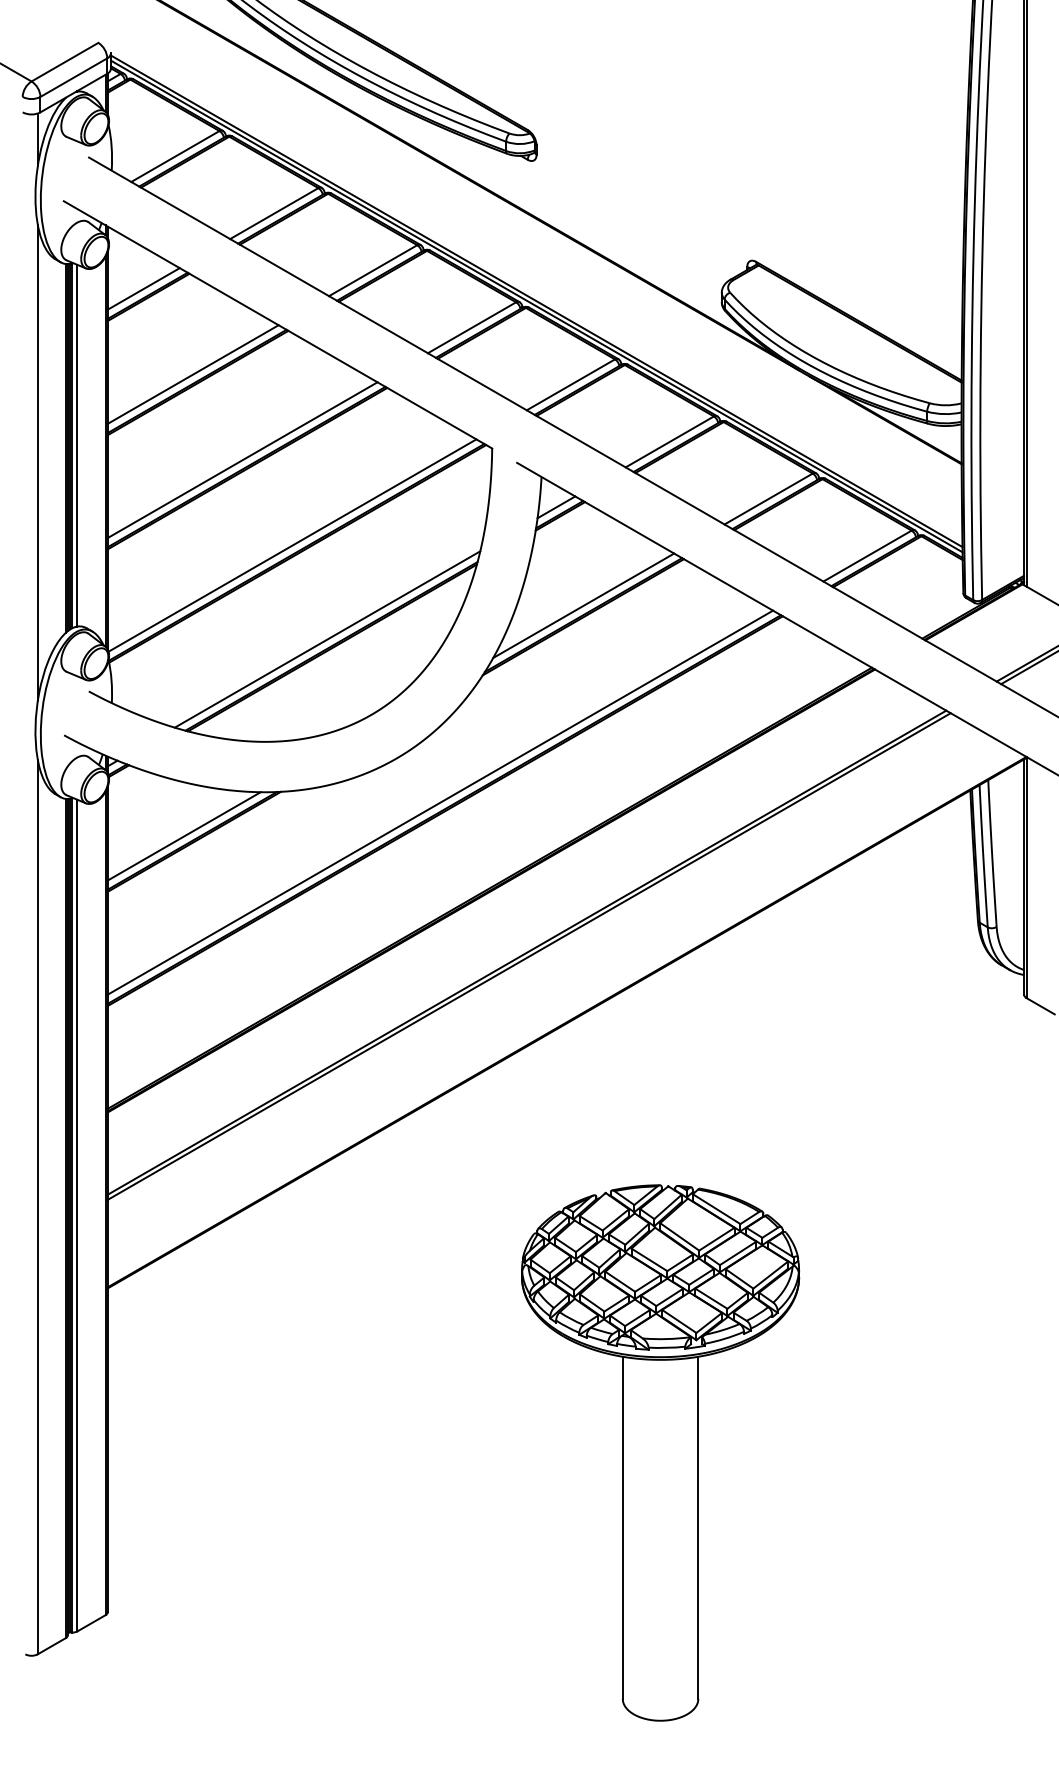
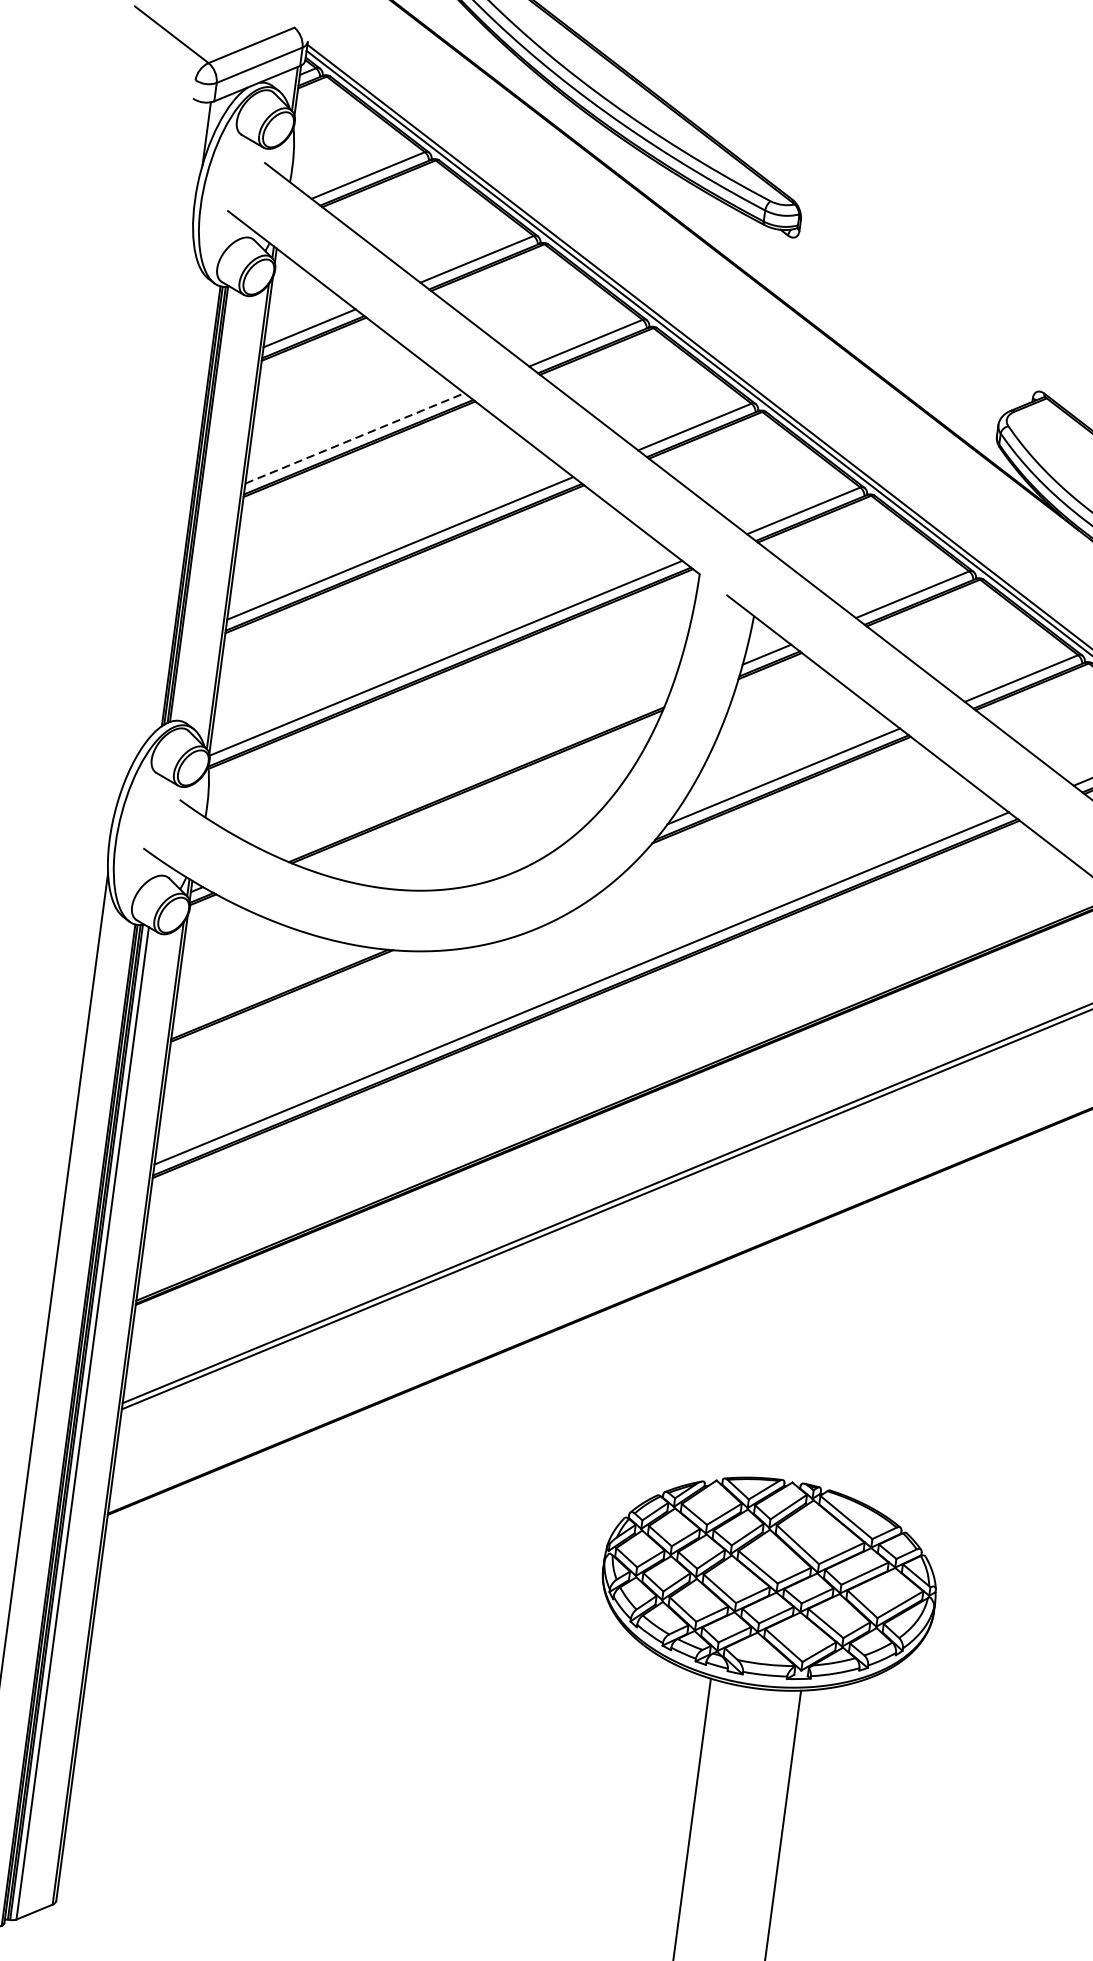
line: (193, 374) -> (355, 438), solid -> dashed
line: (77, 445) -> (205, 504), removed
line: (37, 462) -> (155, 518), removed
line: (327, 639) -> (472, 775), removed
line: (184, 836) -> (270, 988), removed

